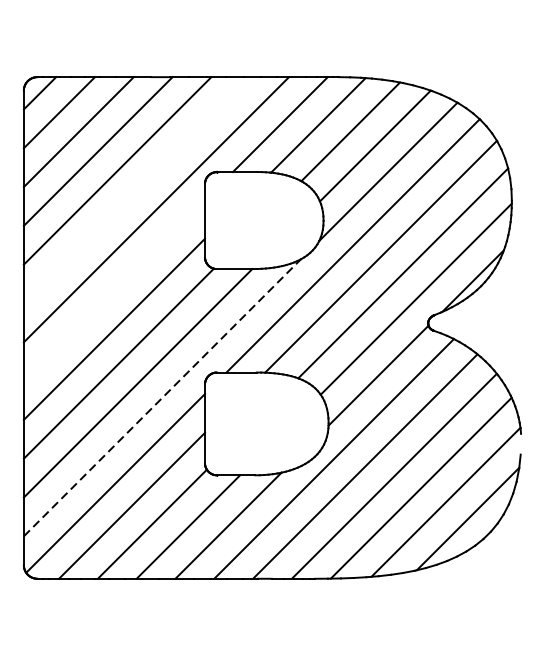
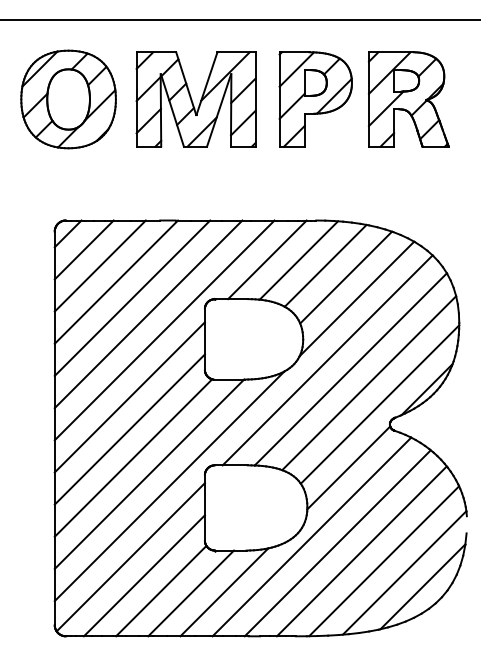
line: (136, 190) -> (148, 314), added
line: (114, 290) -> (129, 397), added
line: (162, 396) -> (169, 485), dashed -> solid

